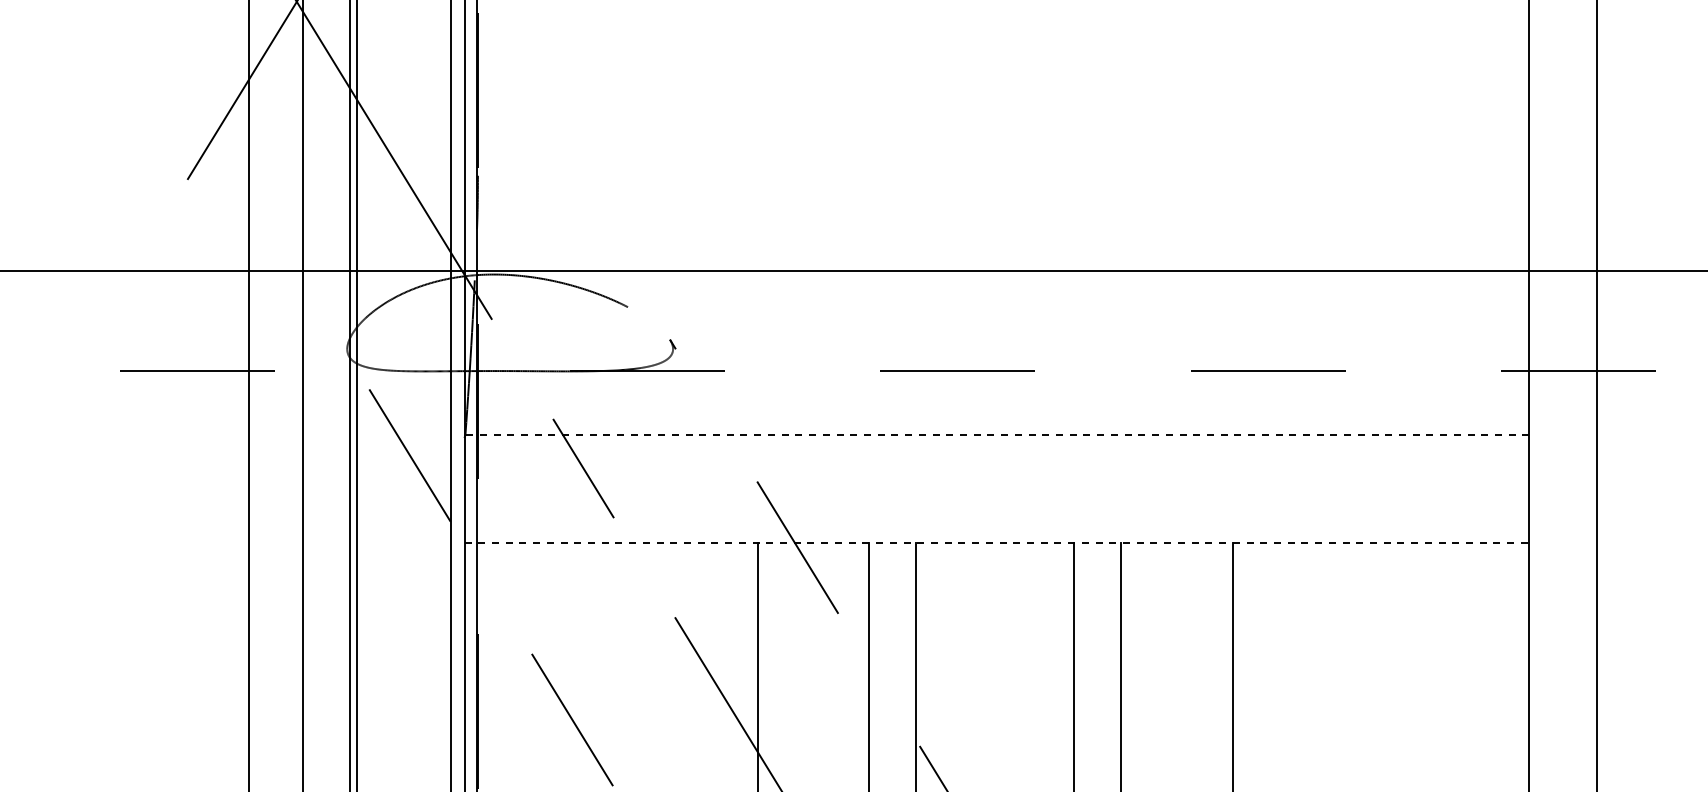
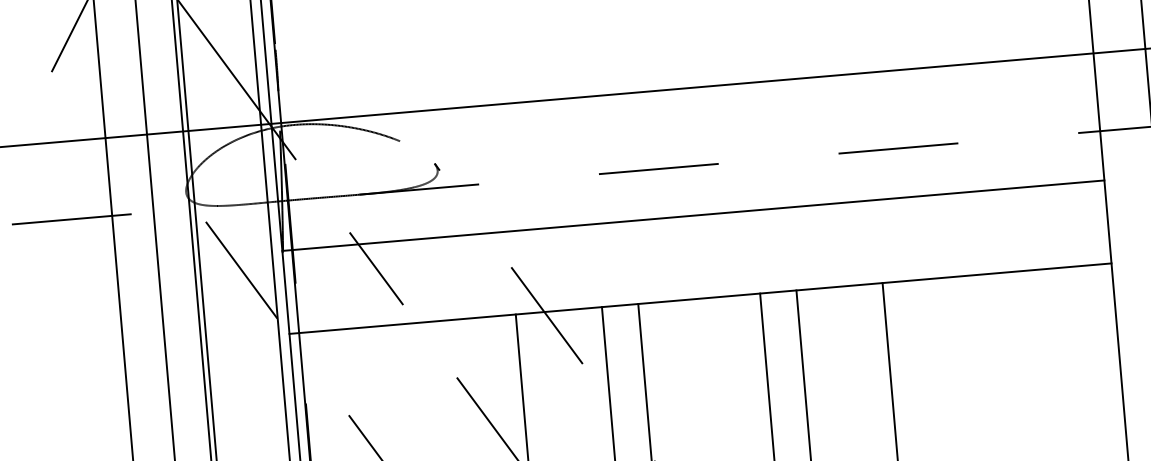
line: (996, 435) -> (693, 215), dashed -> solid
line: (997, 542) -> (700, 298), dashed -> solid

